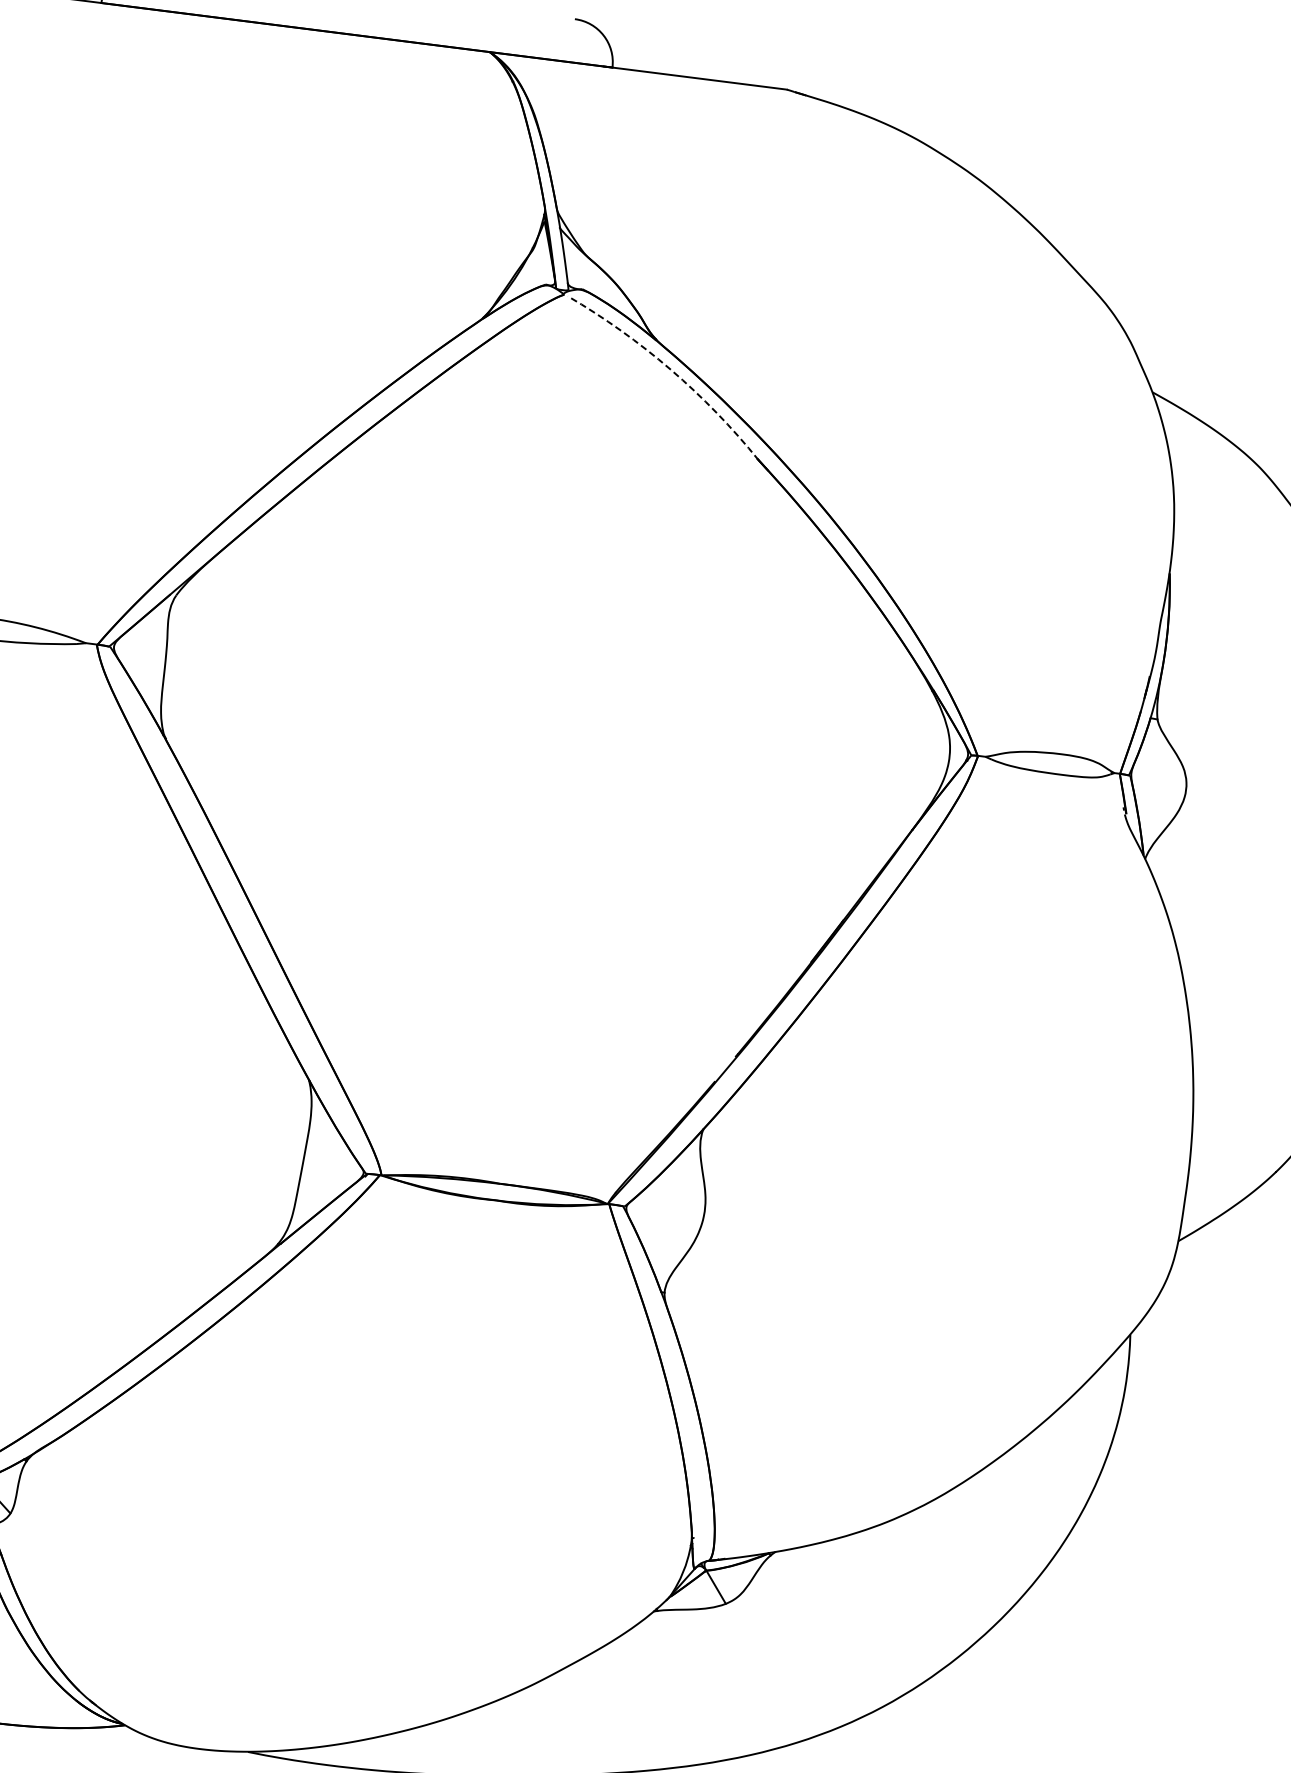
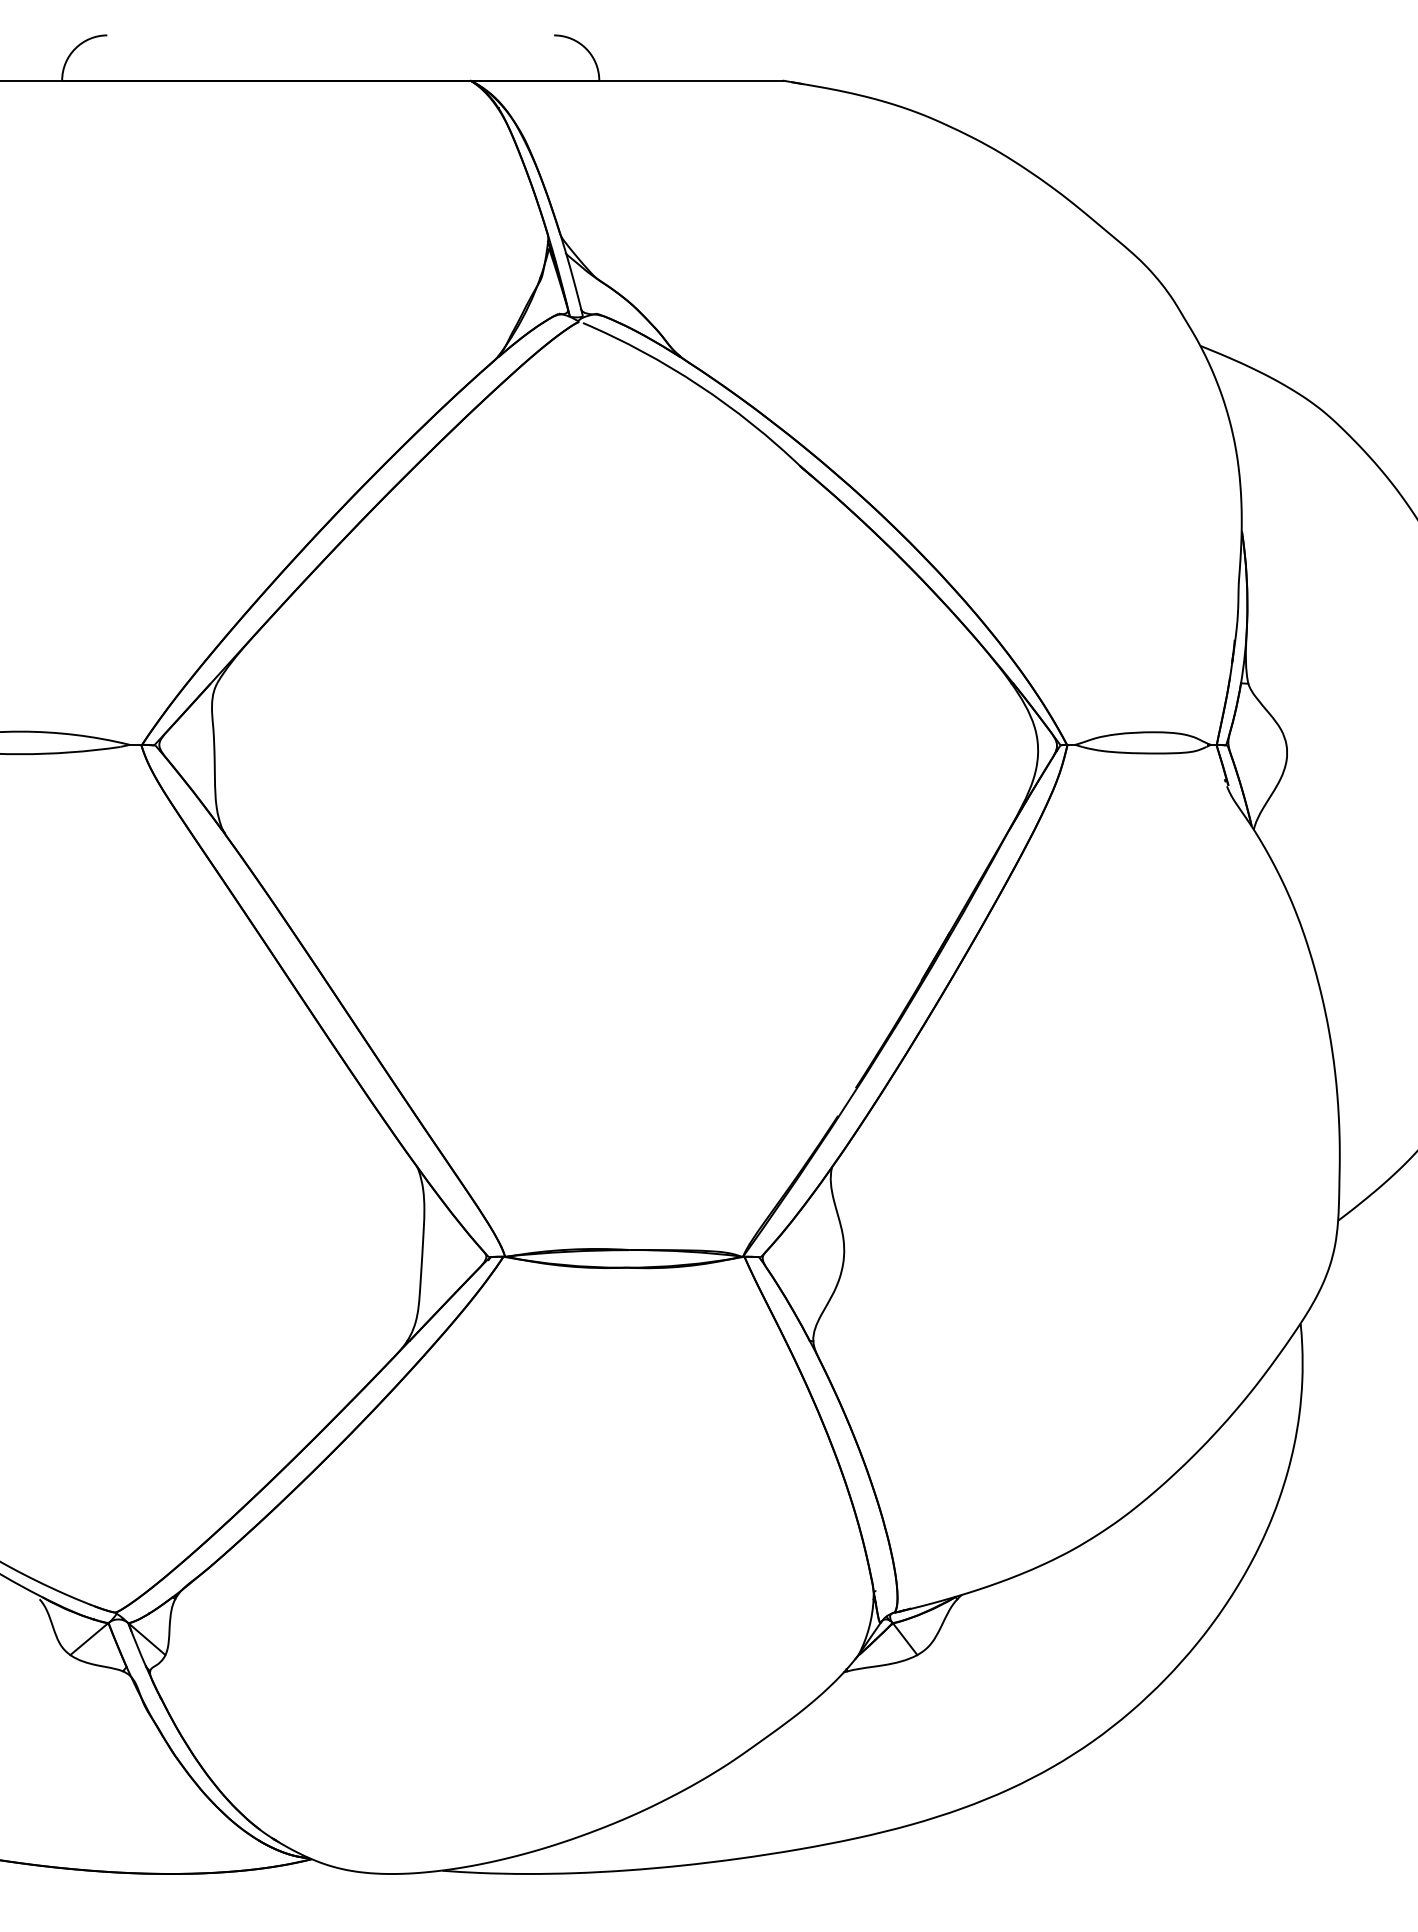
arc: (671, 369) -> (699, 385), dashed -> solid

